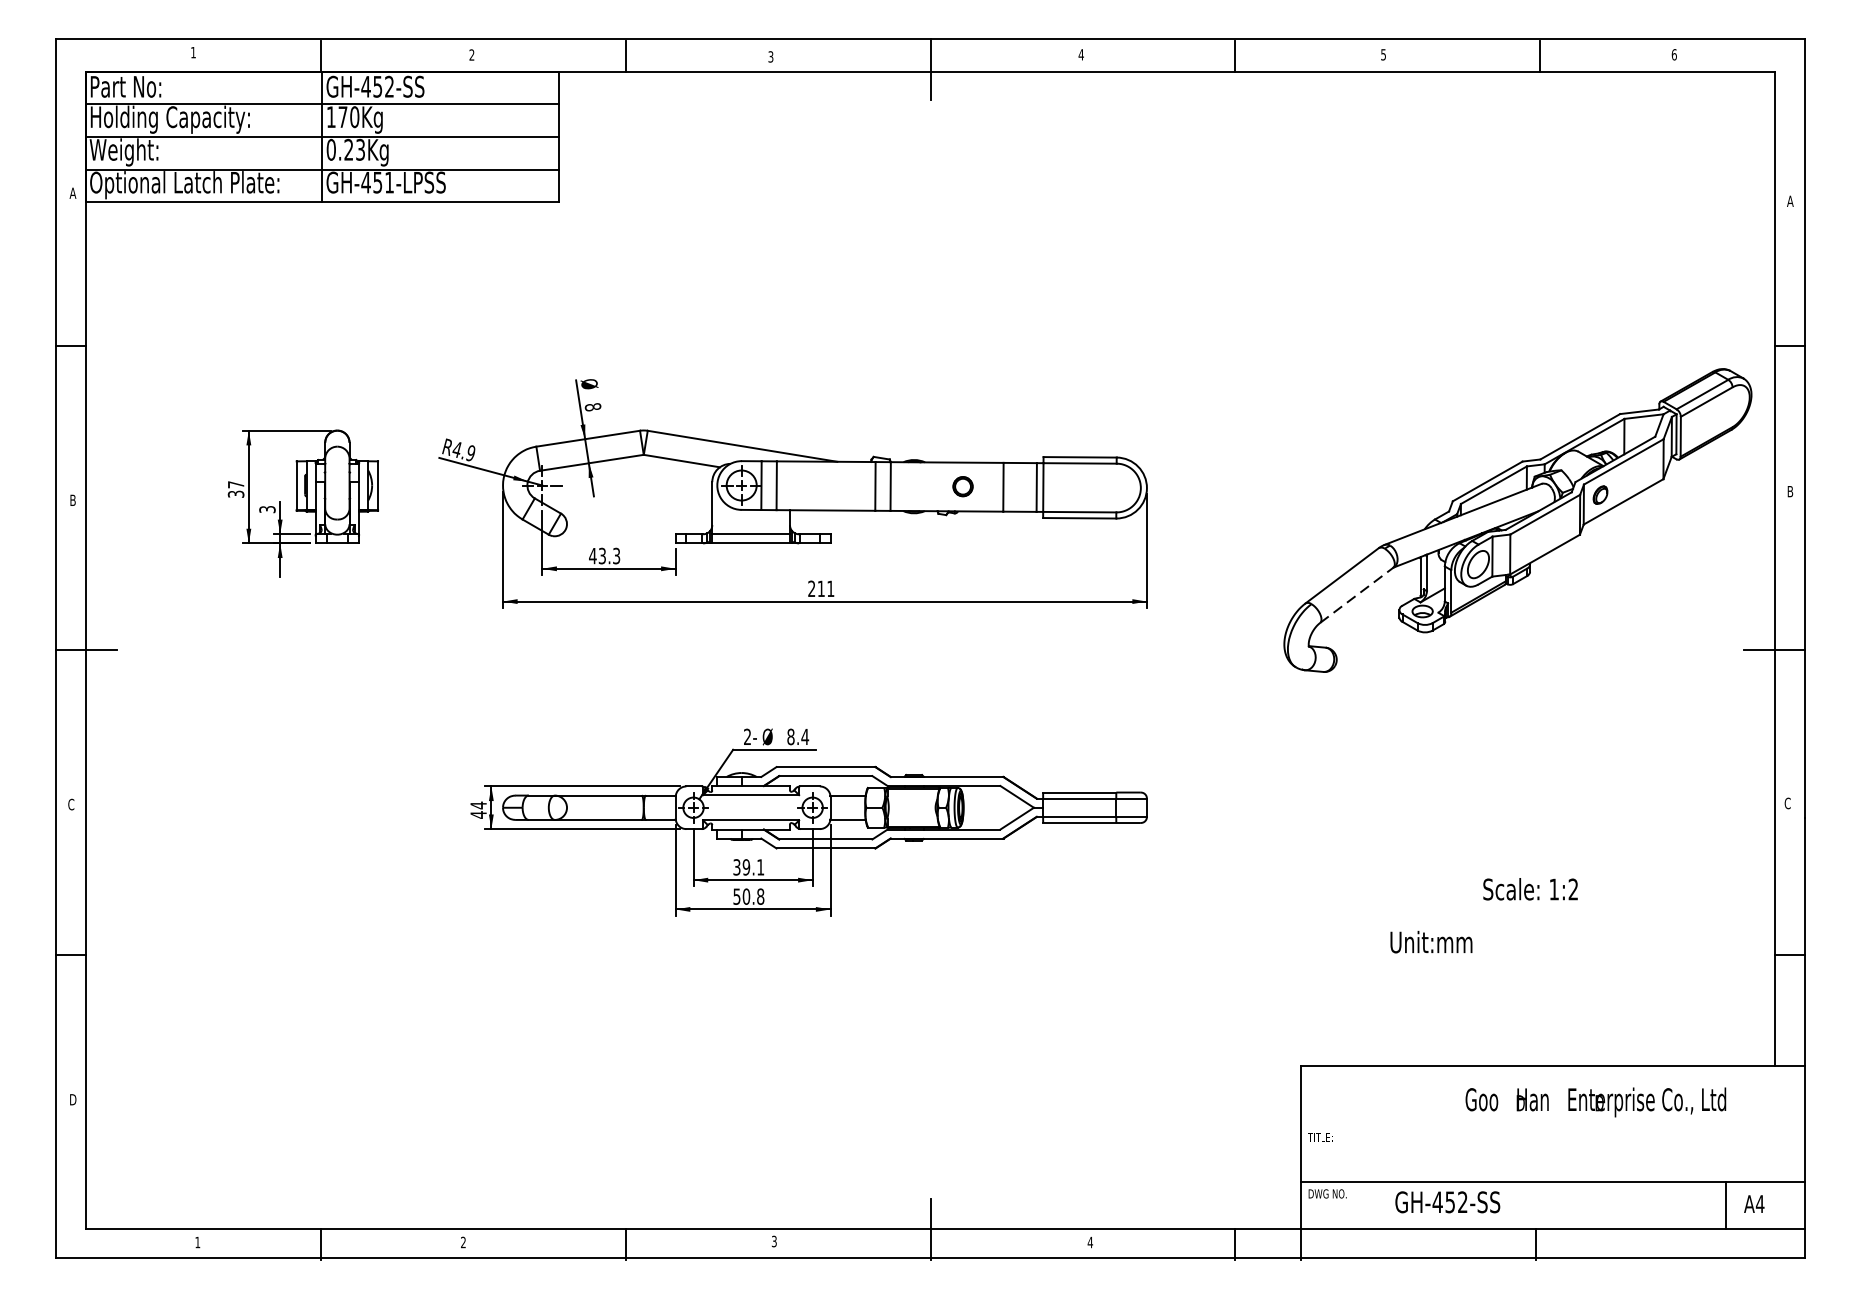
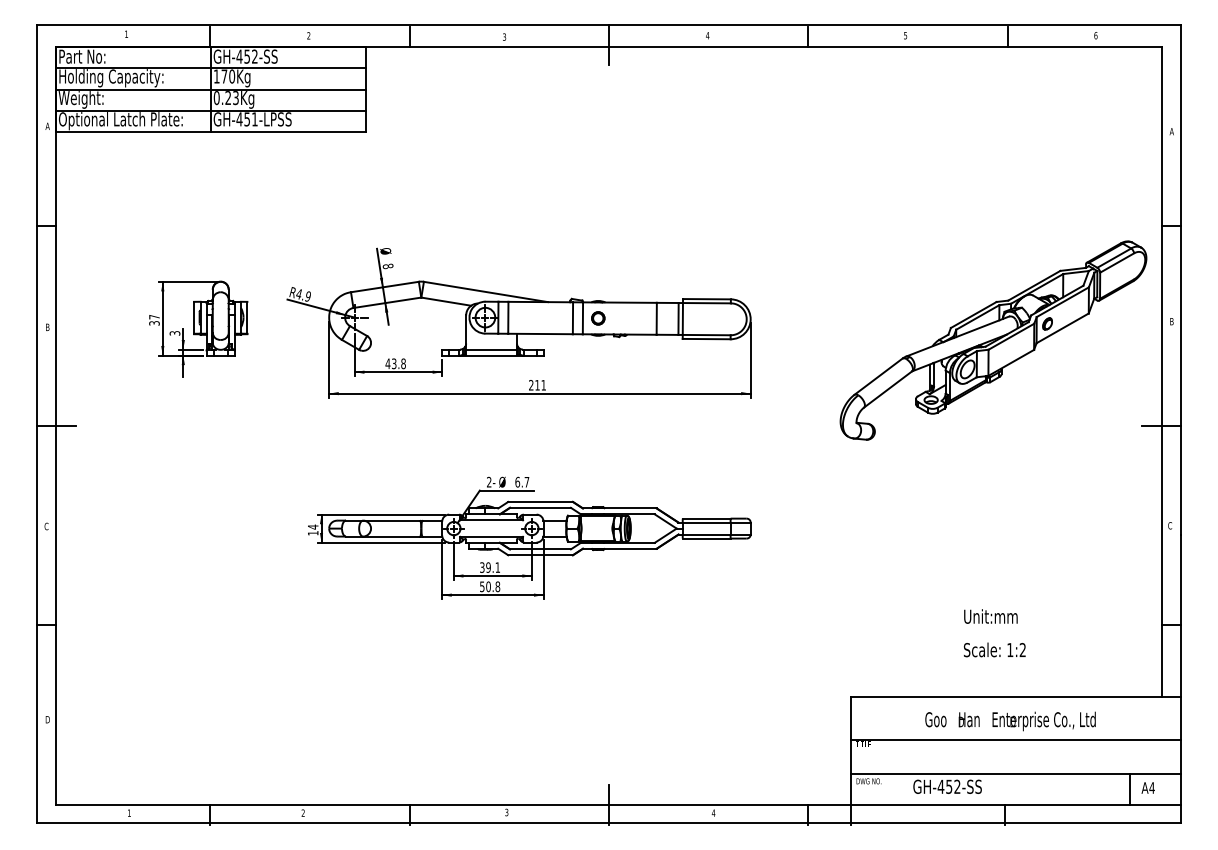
circle: (963, 486) -> (598, 318), moved
text: (616, 555) -> (403, 363), 43.3 -> 43.8
line: (1357, 595) -> (888, 389), dashed -> solid
text: (798, 735) -> (522, 481), 8.4 -> 6.7
text: (479, 813) -> (313, 532), 44 -> 14
text: (1530, 888) -> (994, 649), moved
text: (1430, 942) -> (990, 616), moved
text: (1595, 1102) -> (1010, 721), moved
line: (1553, 1129) -> (1016, 739), added

